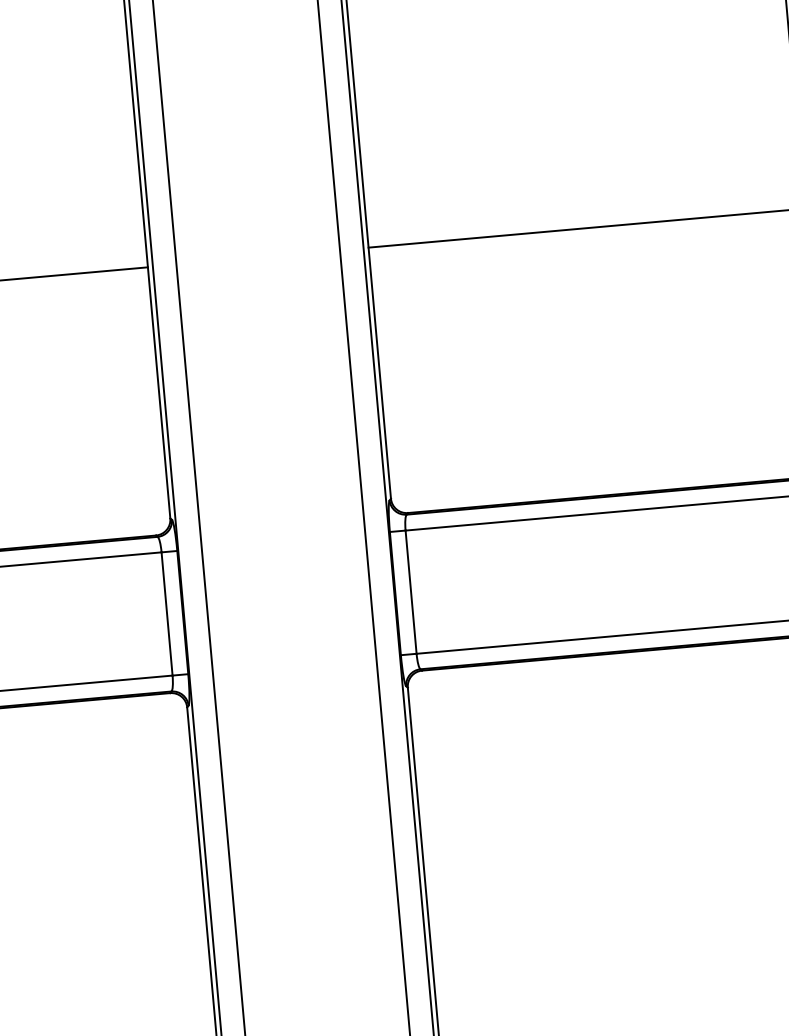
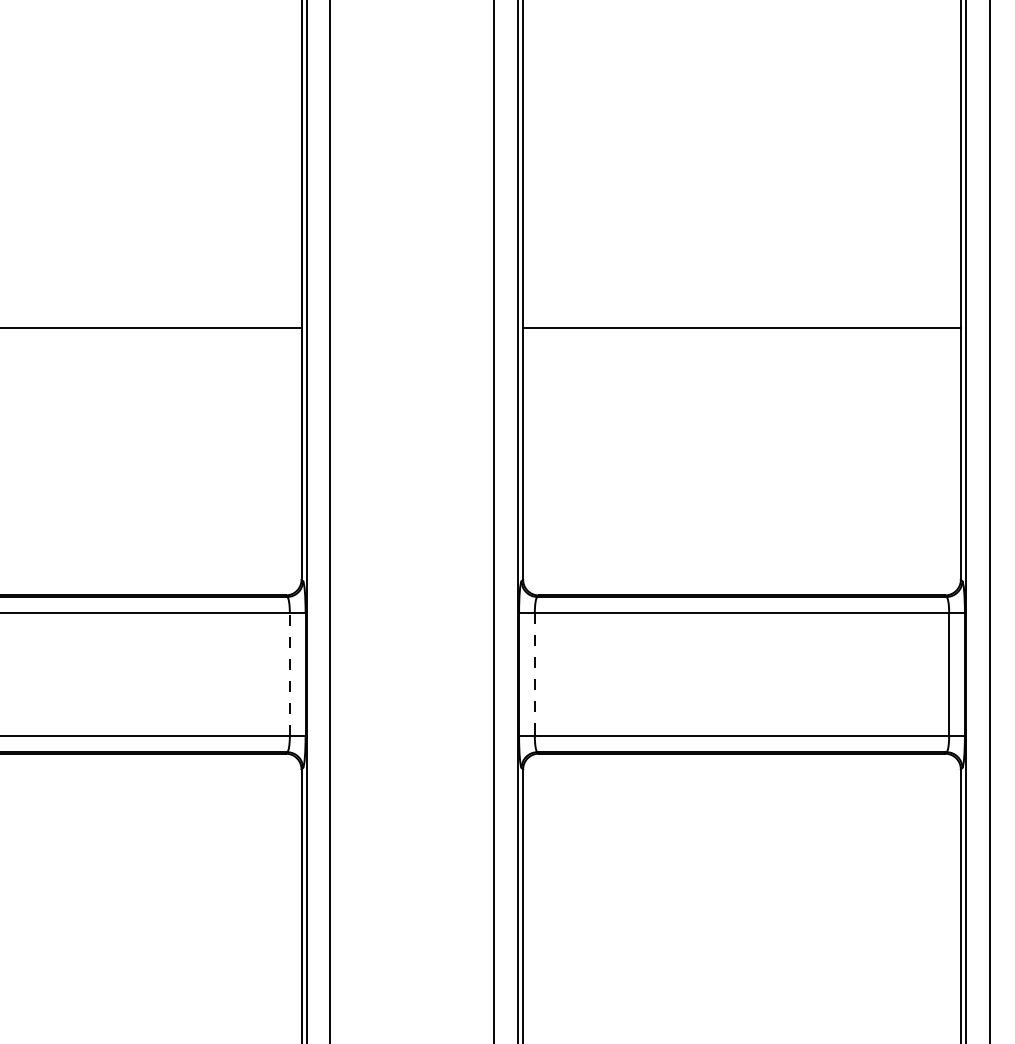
line: (410, 592) -> (534, 674), solid -> dashed
line: (166, 613) -> (289, 674), solid -> dashed

